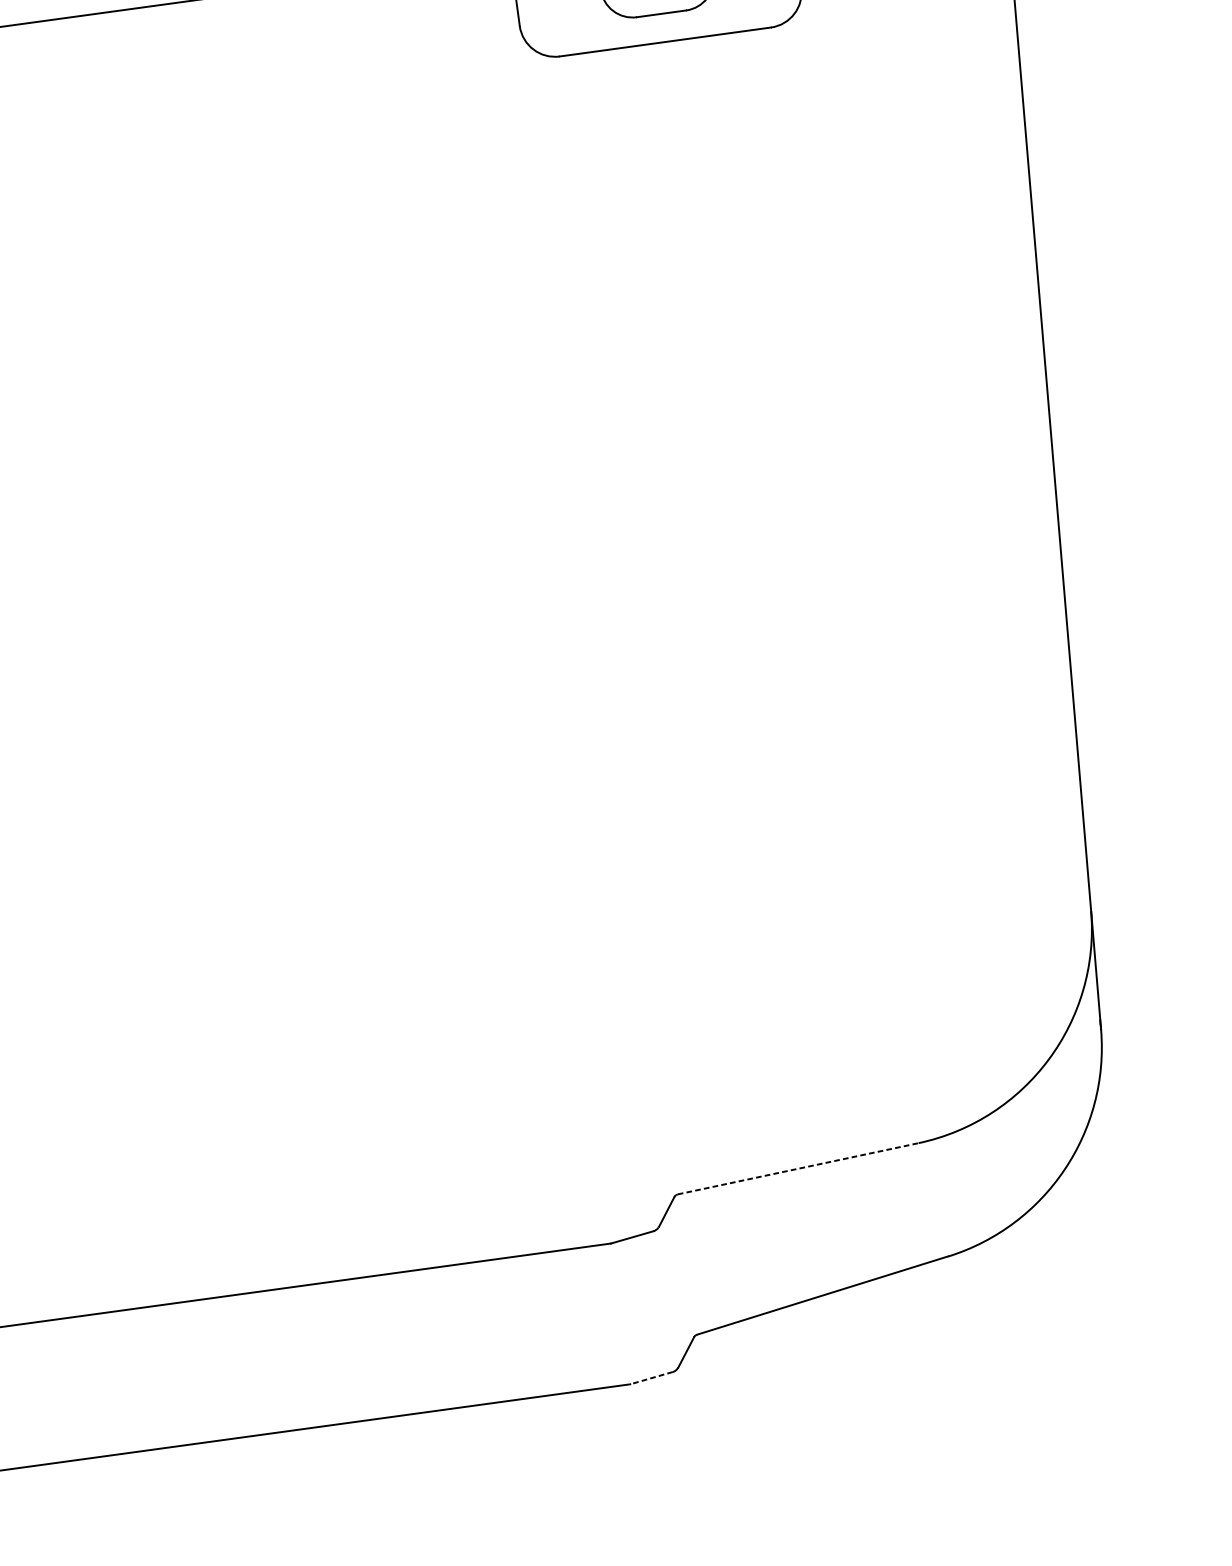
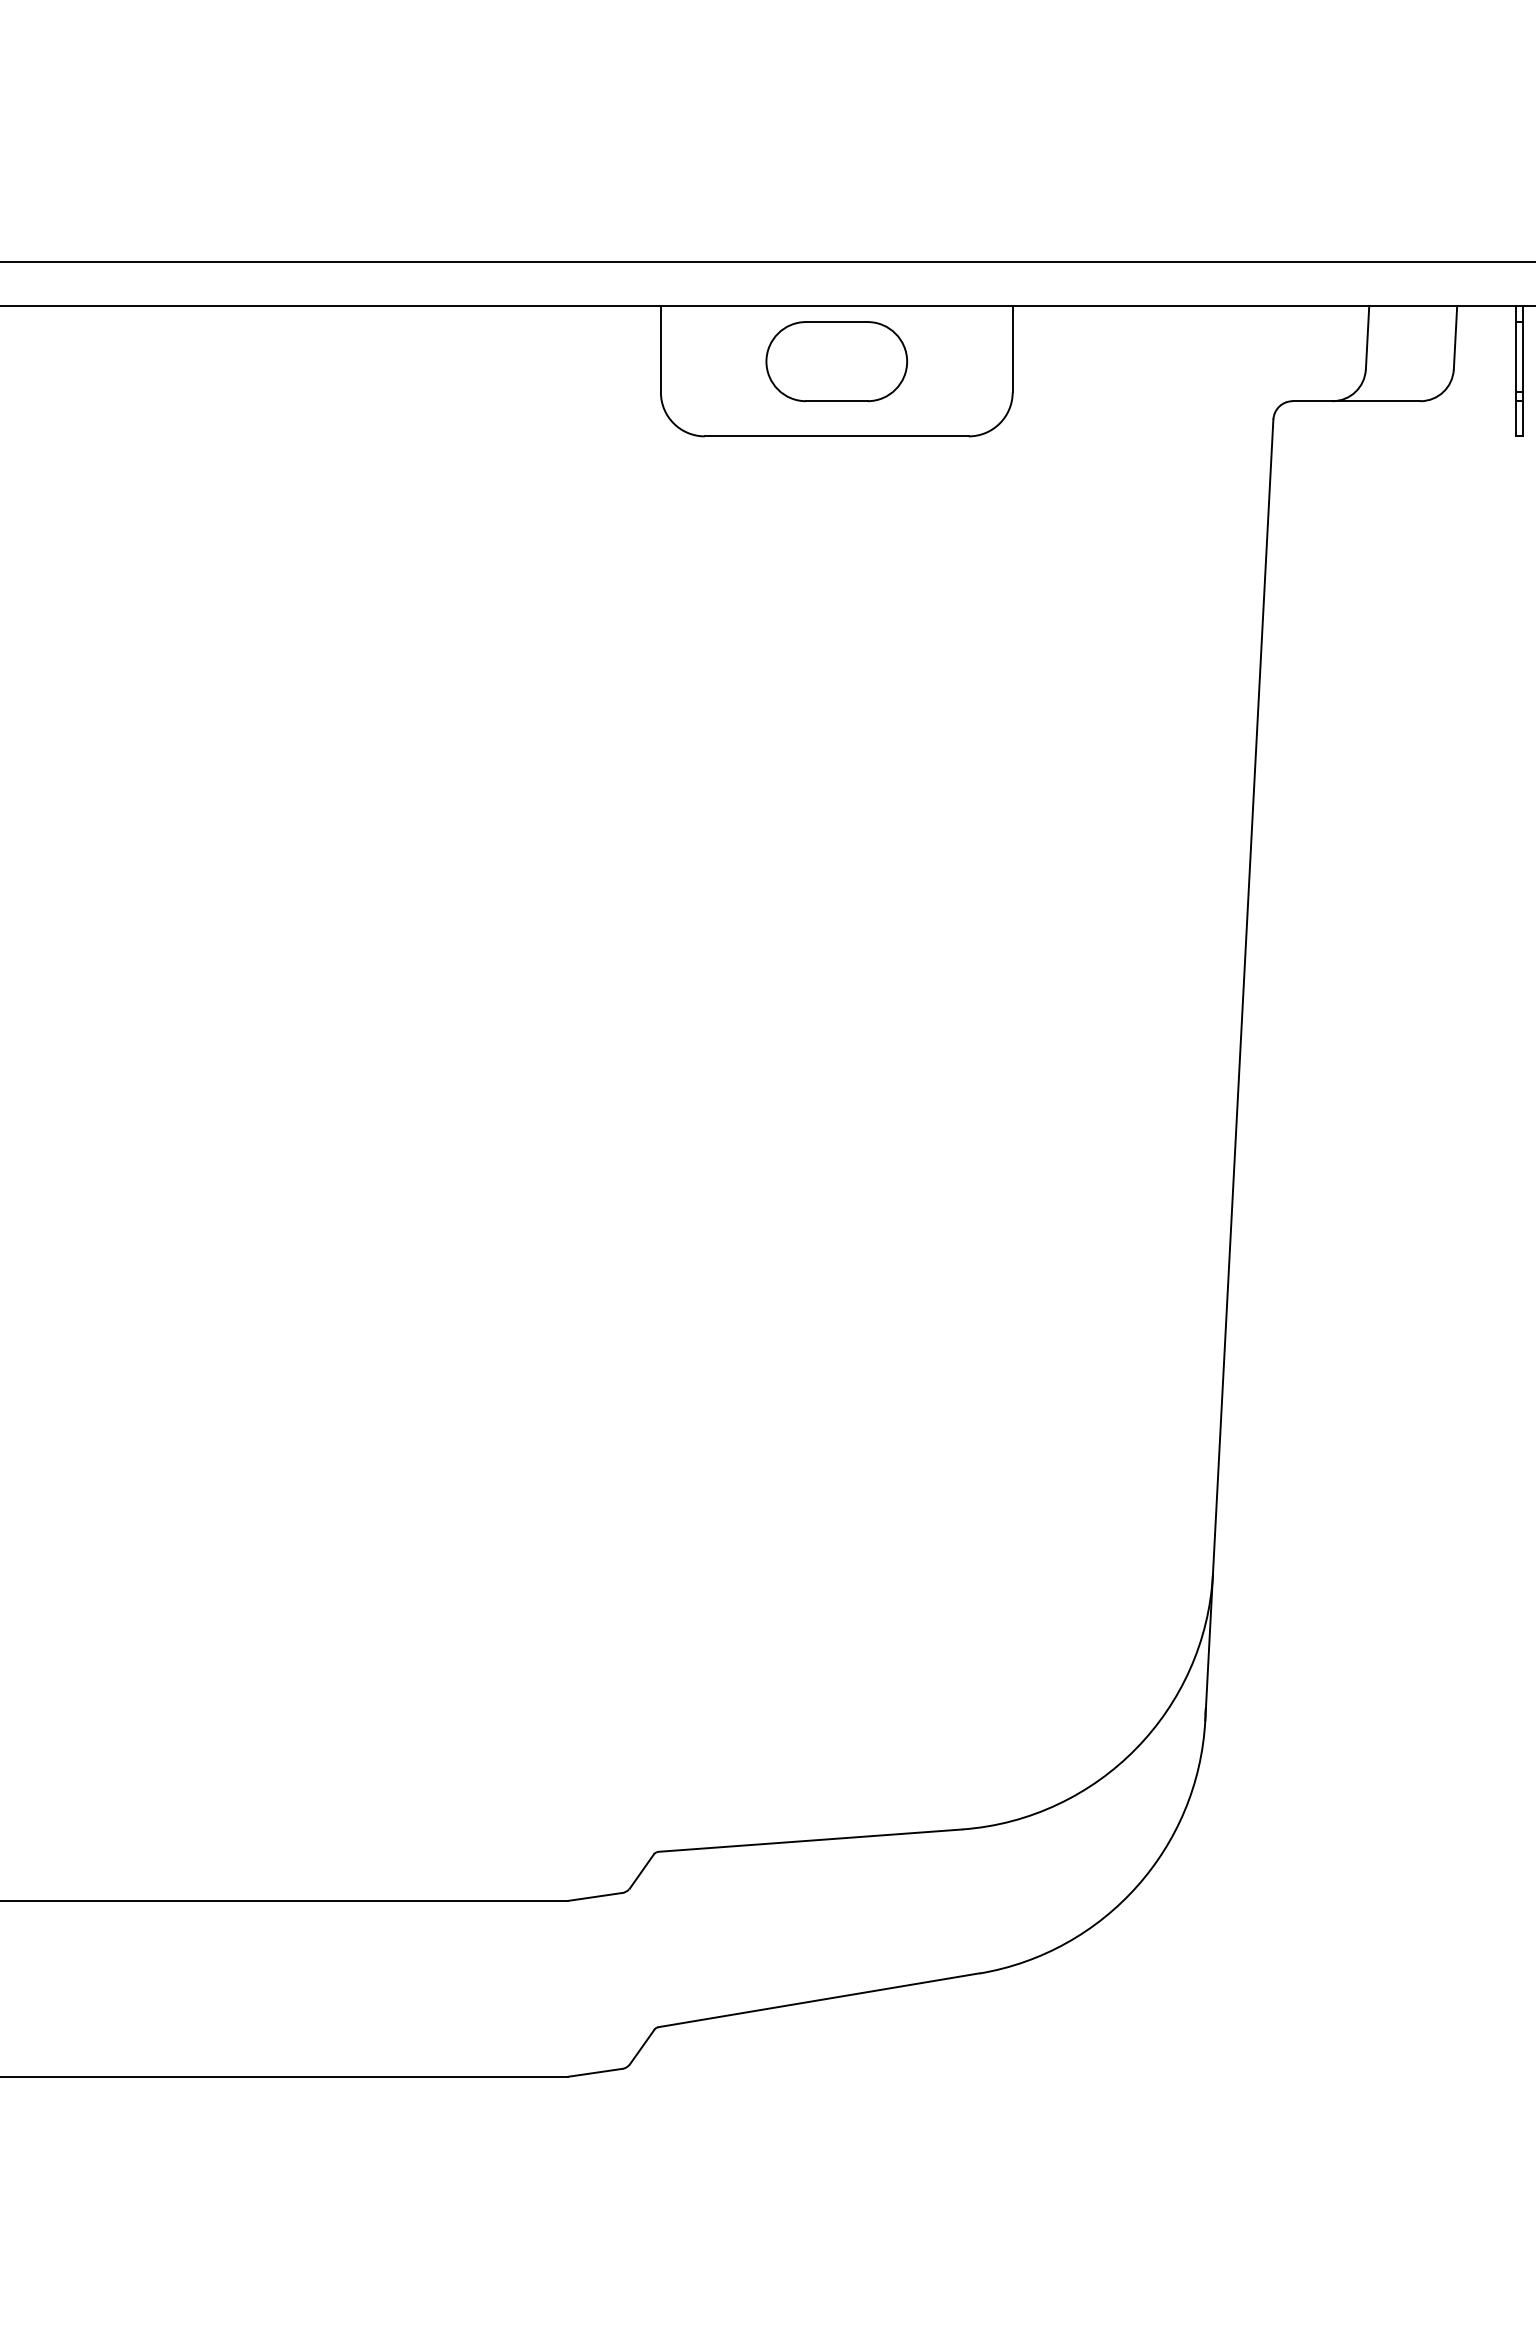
line: (798, 1168) -> (810, 1840), dashed -> solid
line: (650, 1378) -> (594, 2072), dashed -> solid

